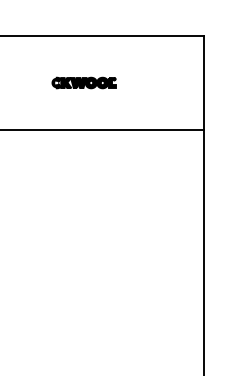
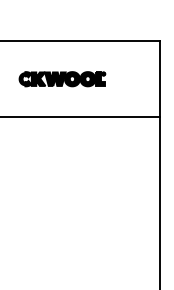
part: (83, 82) -> (62, 78), size x1.67

